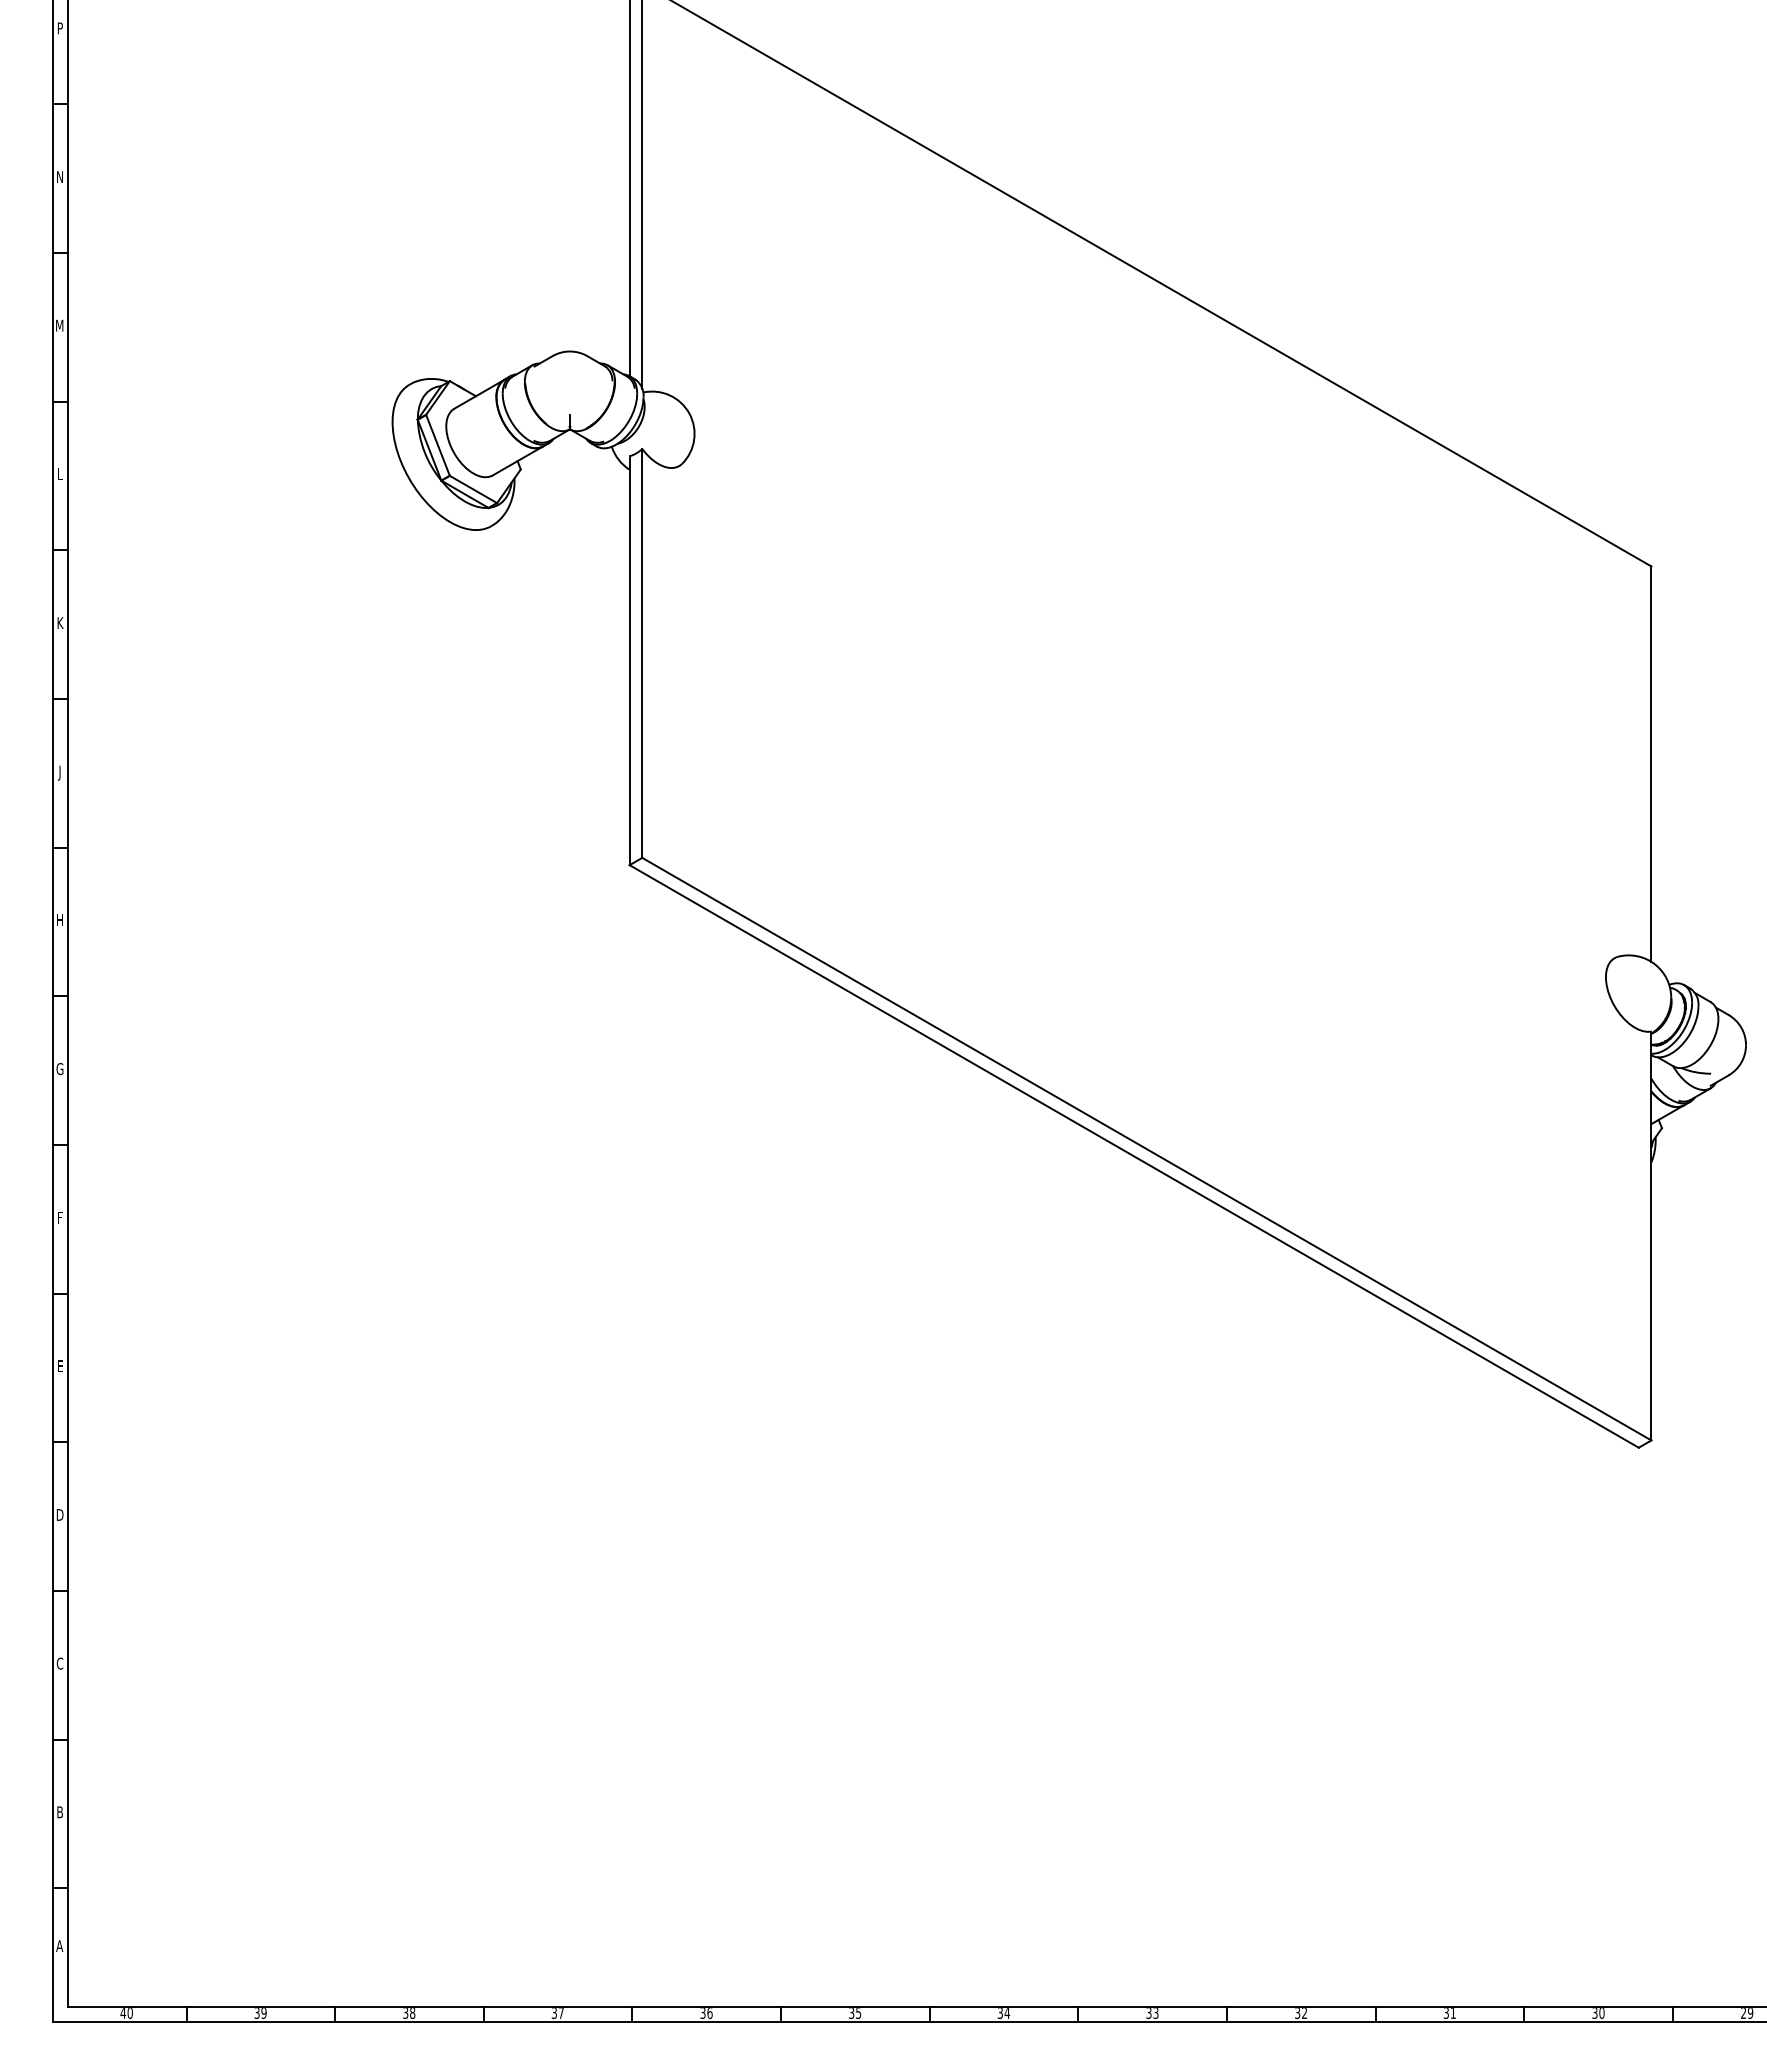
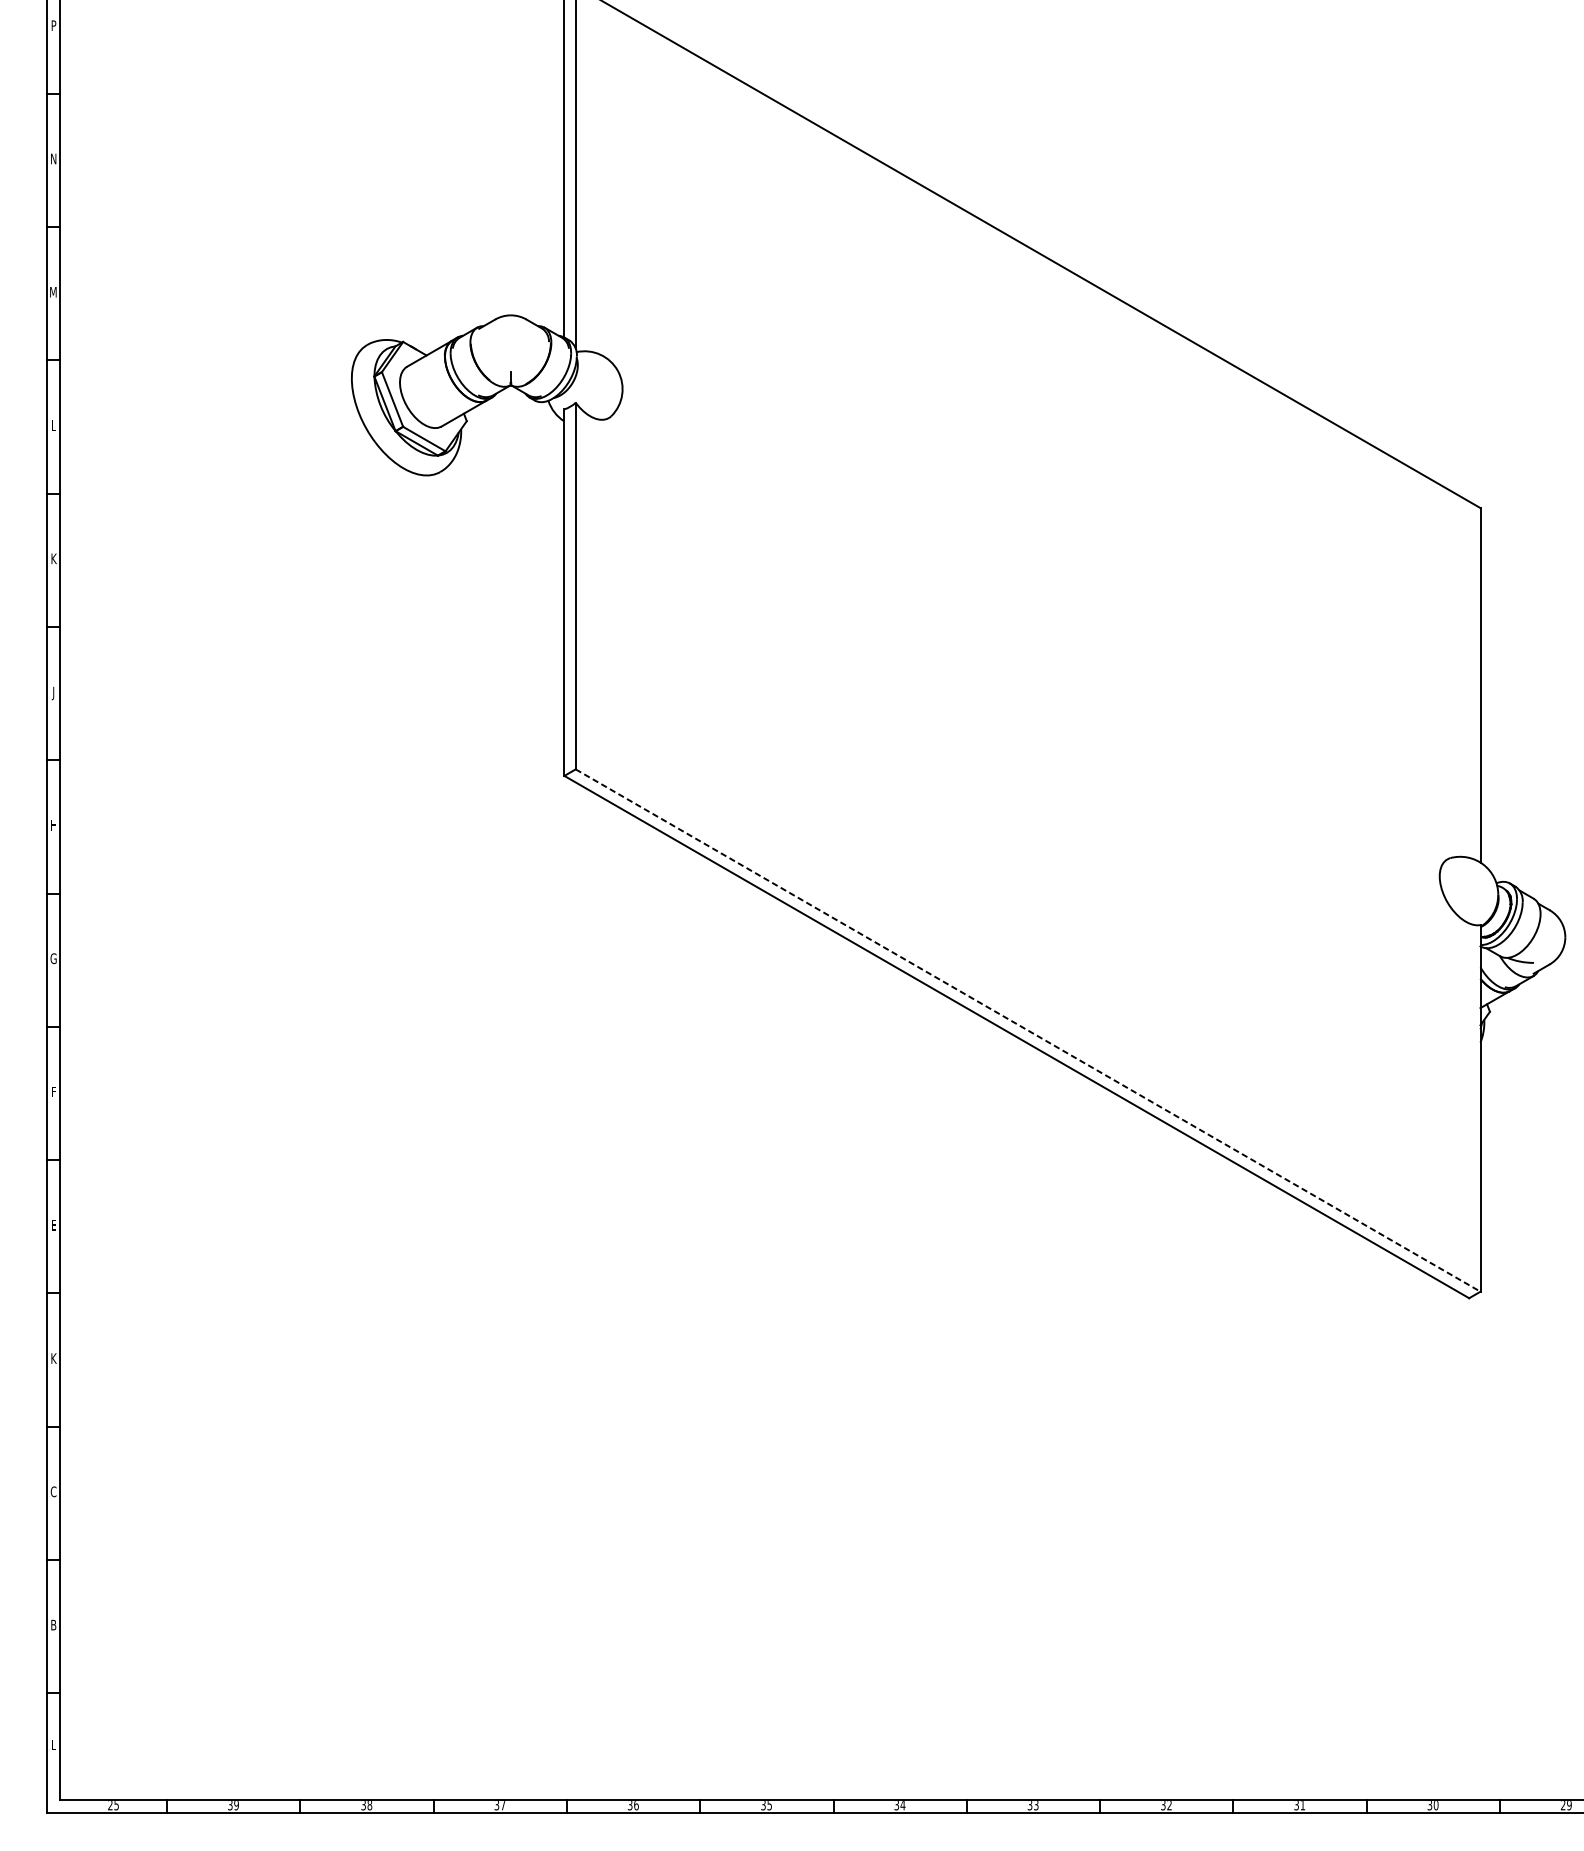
line: (1146, 1149) -> (1027, 1030), solid -> dashed
text: (59, 1514) -> (53, 1358), D -> K
text: (59, 1945) -> (53, 1744), A -> L
text: (126, 2013) -> (113, 1805), 40 -> 25

